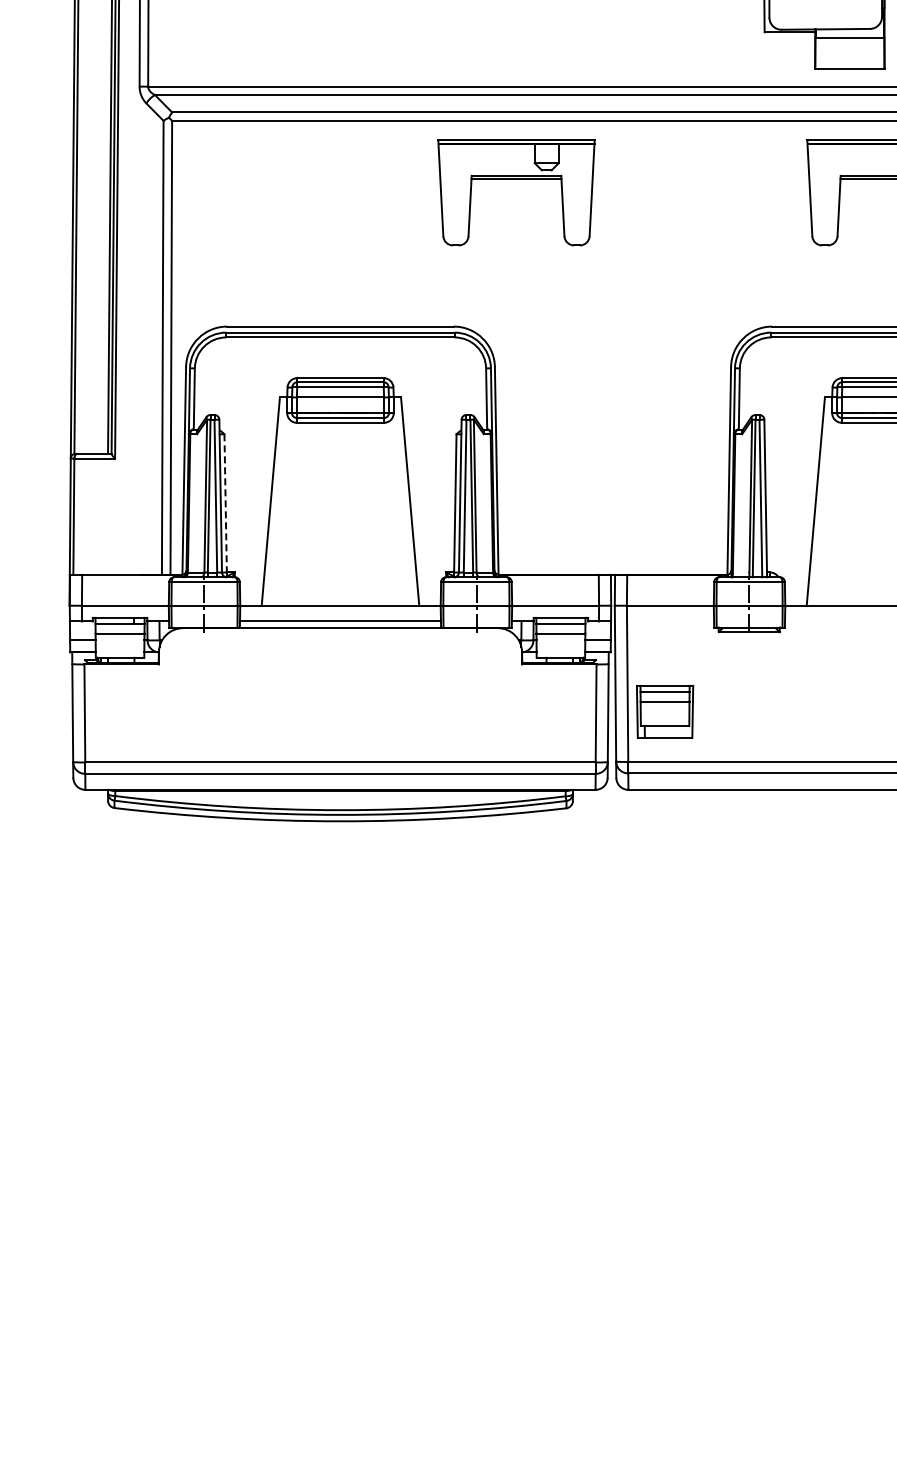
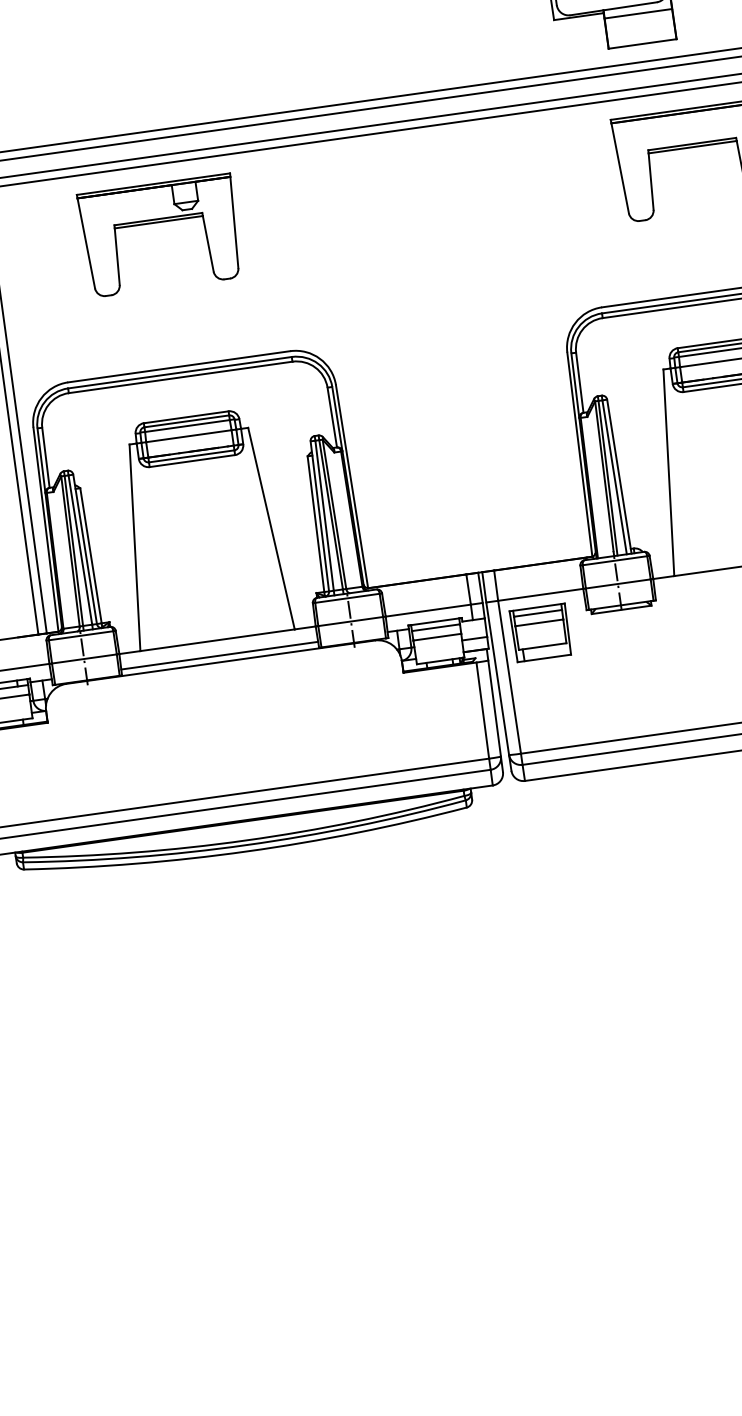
part: (516, 179) -> (158, 222), moved
line: (225, 503) -> (90, 555), dashed -> solid
part: (665, 711) -> (541, 632), moved

